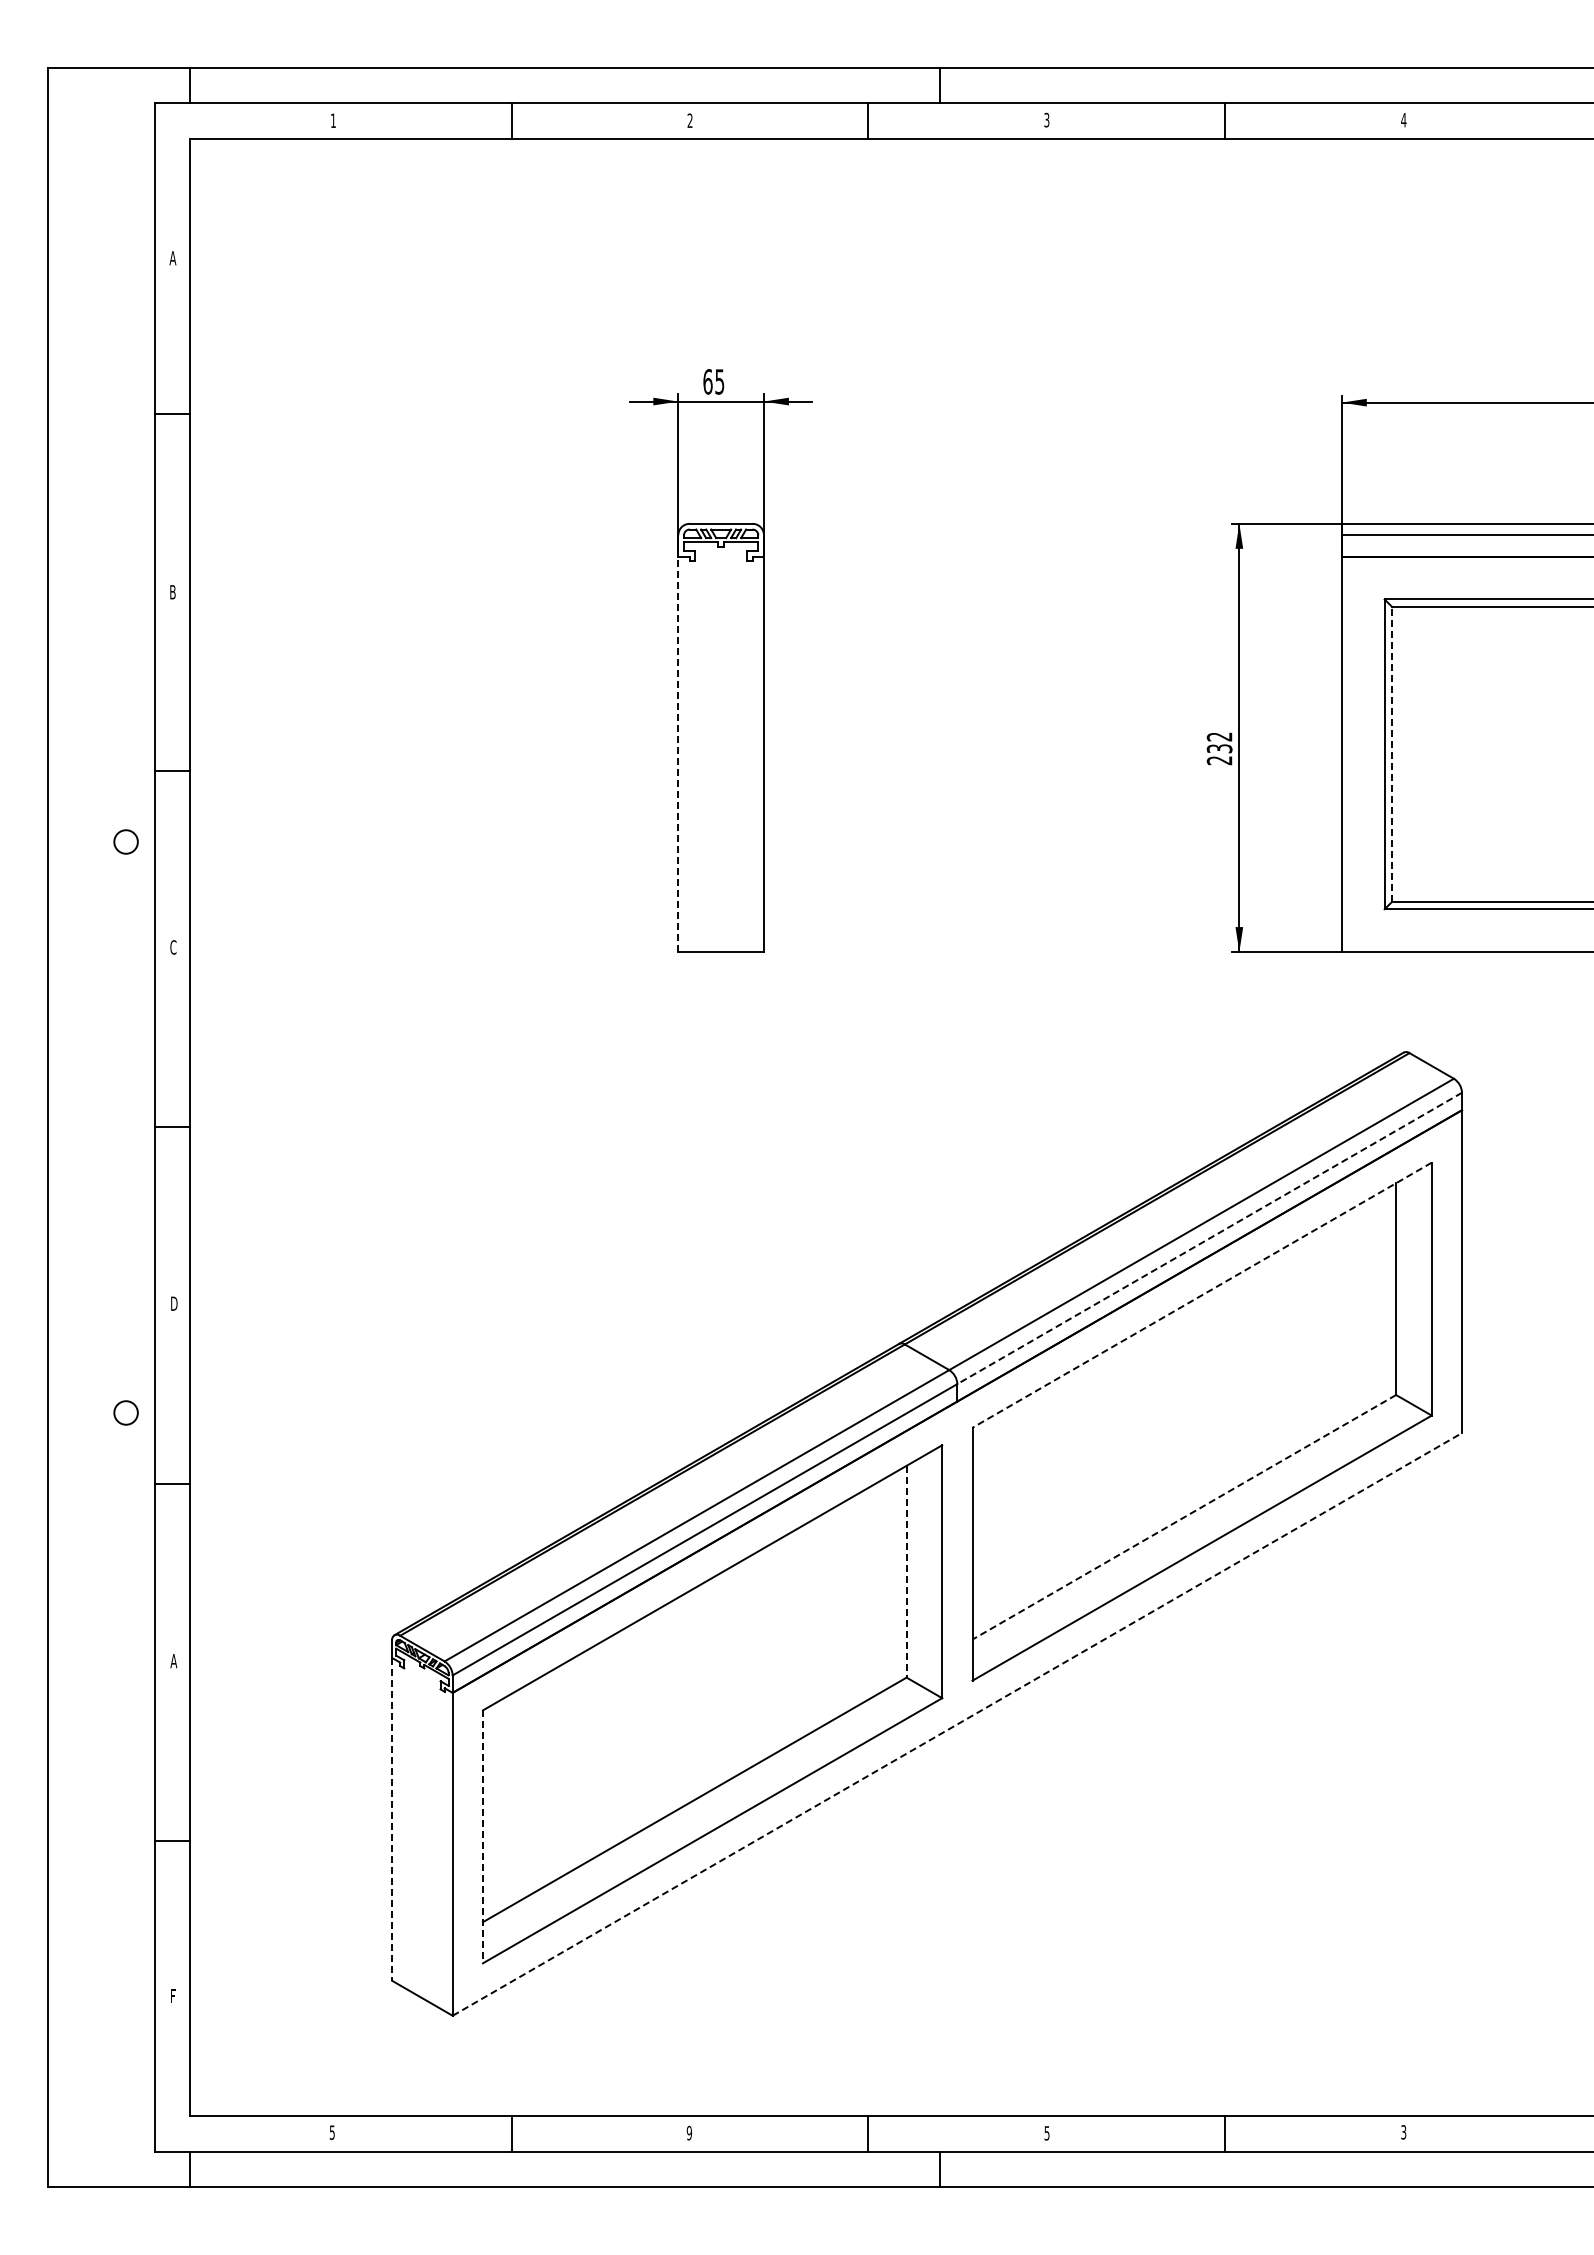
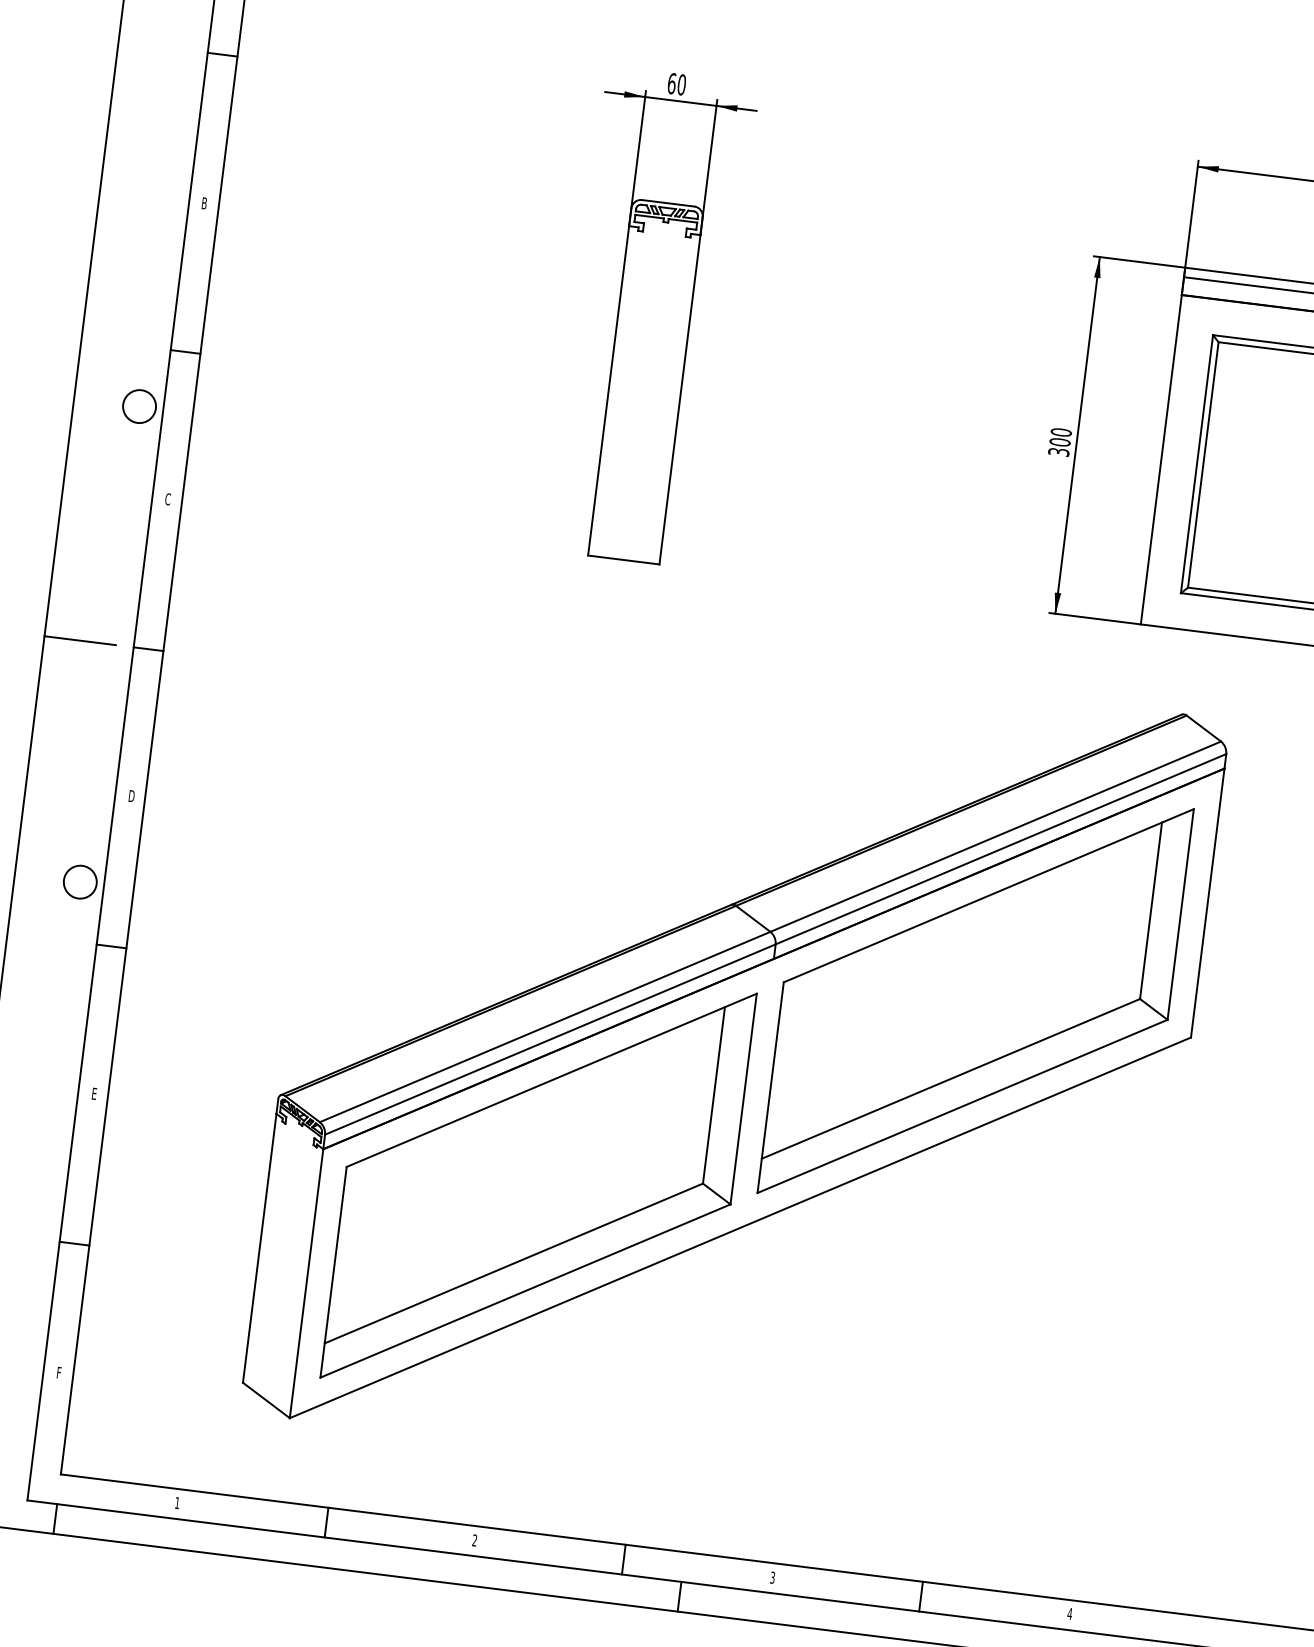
text: (719, 381) -> (681, 84), 65 -> 60
text: (1219, 748) -> (1060, 442), 232 -> 300
line: (1392, 753) -> (1203, 464), dashed -> solid
line: (678, 754) -> (608, 391), dashed -> solid
circle: (125, 841) -> (139, 406), size x1.67
line: (90, 1127) -> (80, 640), added
line: (1209, 1238) -> (1000, 849), dashed -> solid
line: (1201, 1295) -> (988, 895), dashed -> solid
circle: (125, 1412) -> (79, 881), size x1.67
line: (1184, 1517) -> (951, 1079), dashed -> solid
line: (906, 1571) -> (713, 1095), dashed -> solid
text: (173, 1661) -> (94, 1094), A -> E
line: (957, 1724) -> (740, 1227), dashed -> solid
line: (392, 1819) -> (260, 1248), dashed -> solid
line: (482, 1837) -> (333, 1272), dashed -> solid
text: (331, 2132) -> (176, 1502), 5 -> 1
text: (1046, 2132) -> (772, 1577), 5 -> 3
text: (1403, 2132) -> (1069, 1614), 3 -> 4
text: (689, 2133) -> (474, 1540), 9 -> 2

